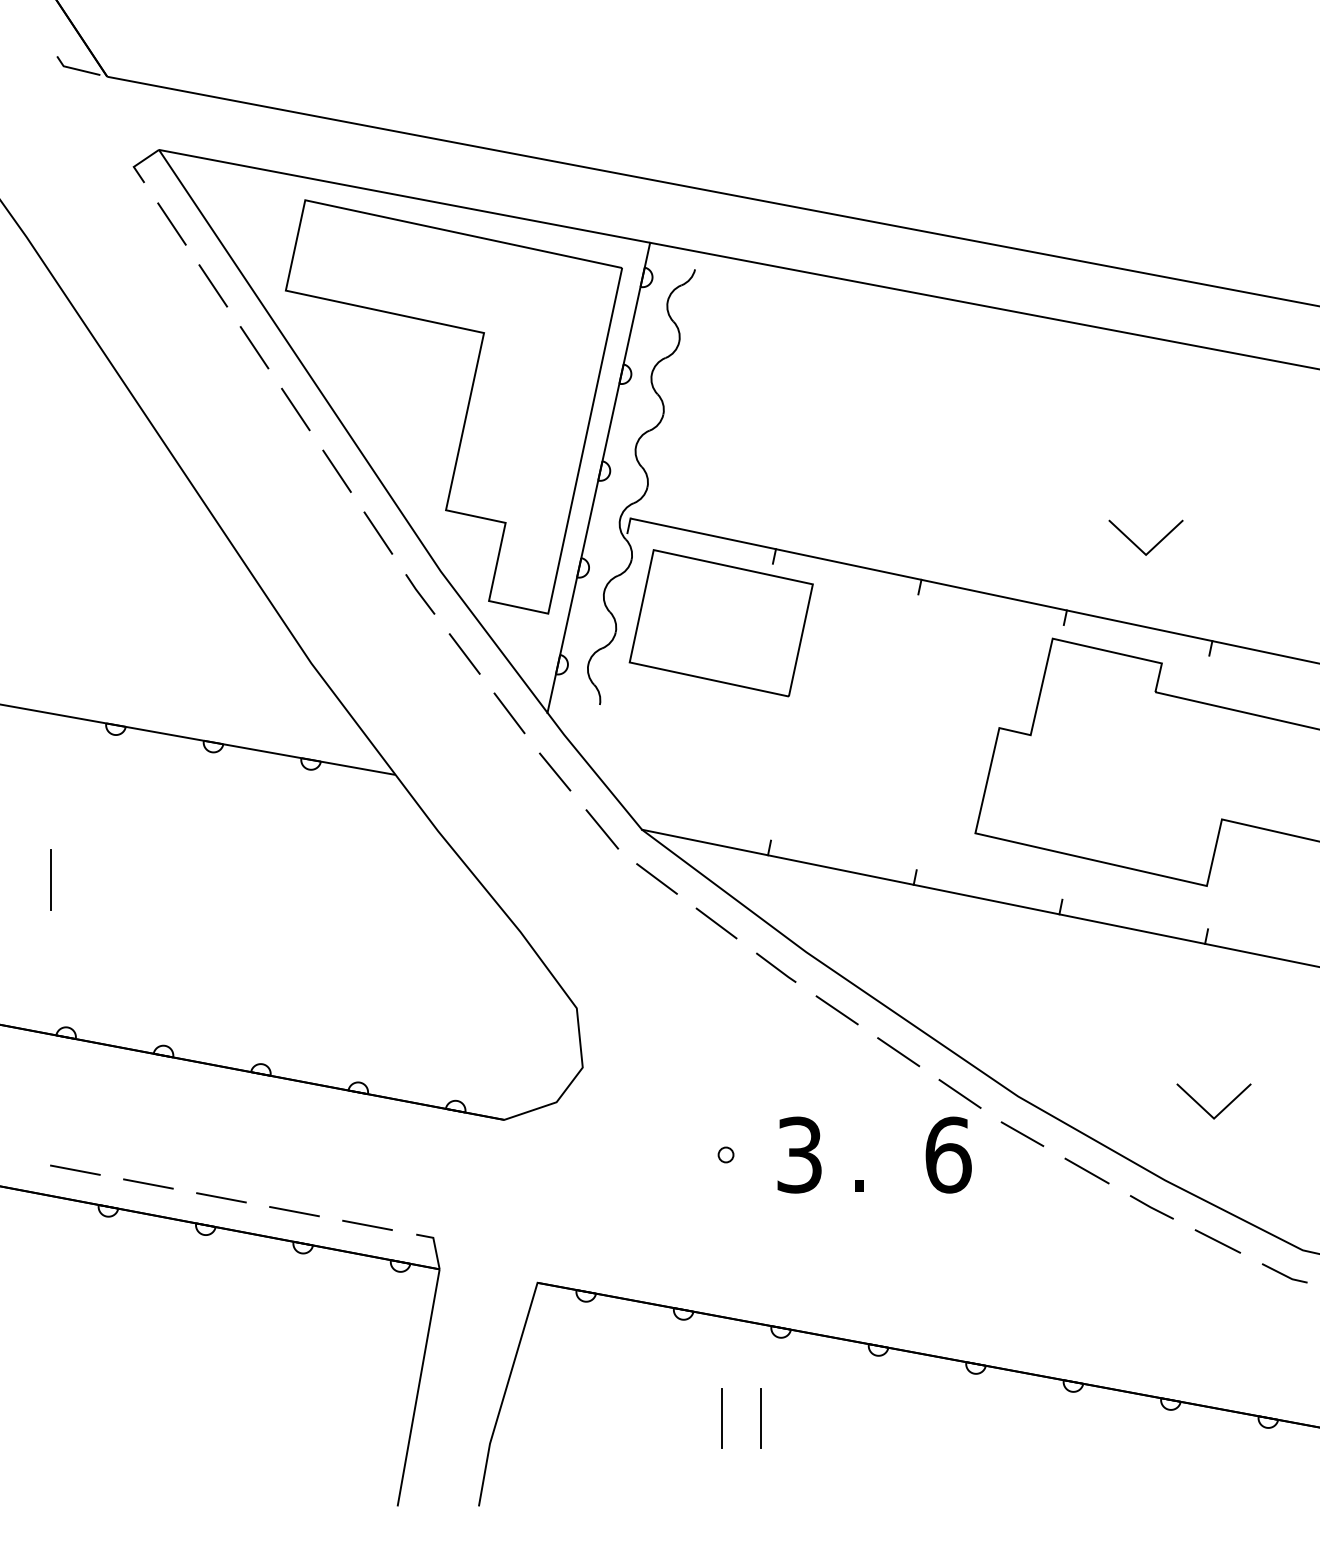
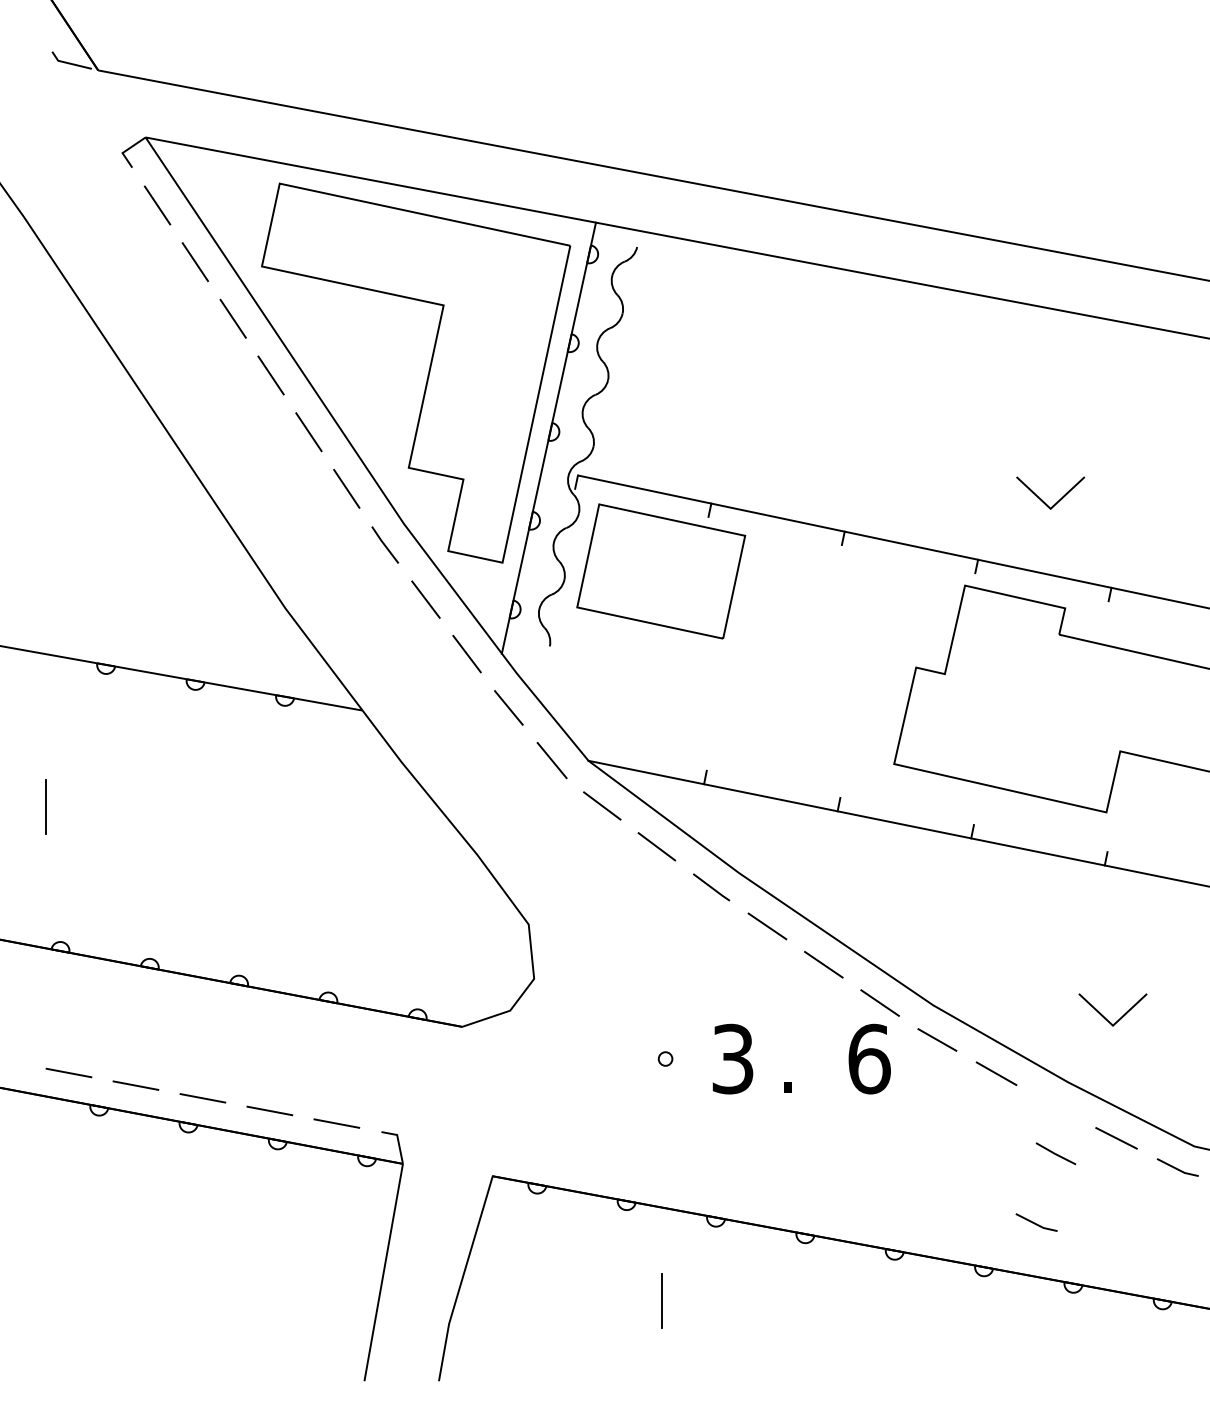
line: (1151, 1207) -> (1055, 1153), moved
line: (1129, 1333) -> (1035, 1222), added
line: (761, 1418) -> (698, 1300), removed

